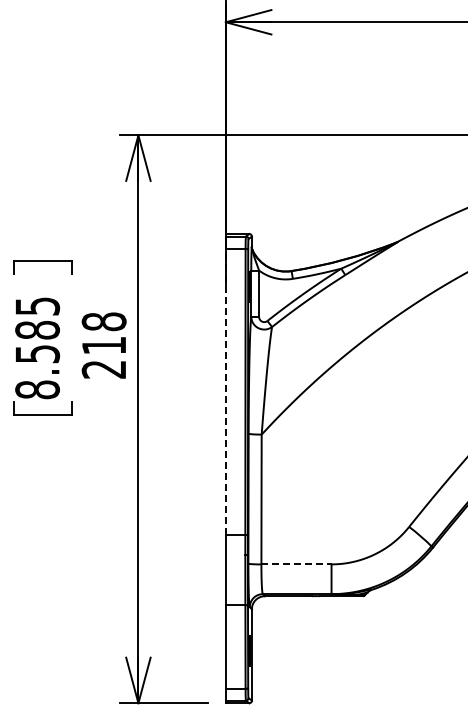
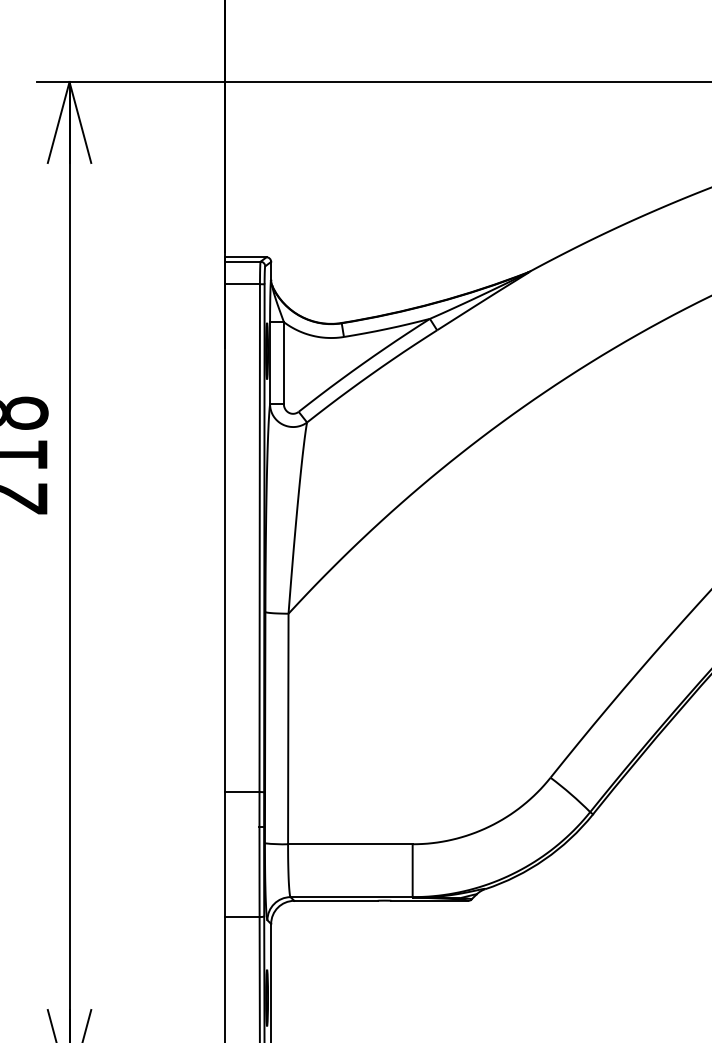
line: (225, 392) -> (224, 538), dashed -> solid
line: (296, 564) -> (350, 844), dashed -> solid

